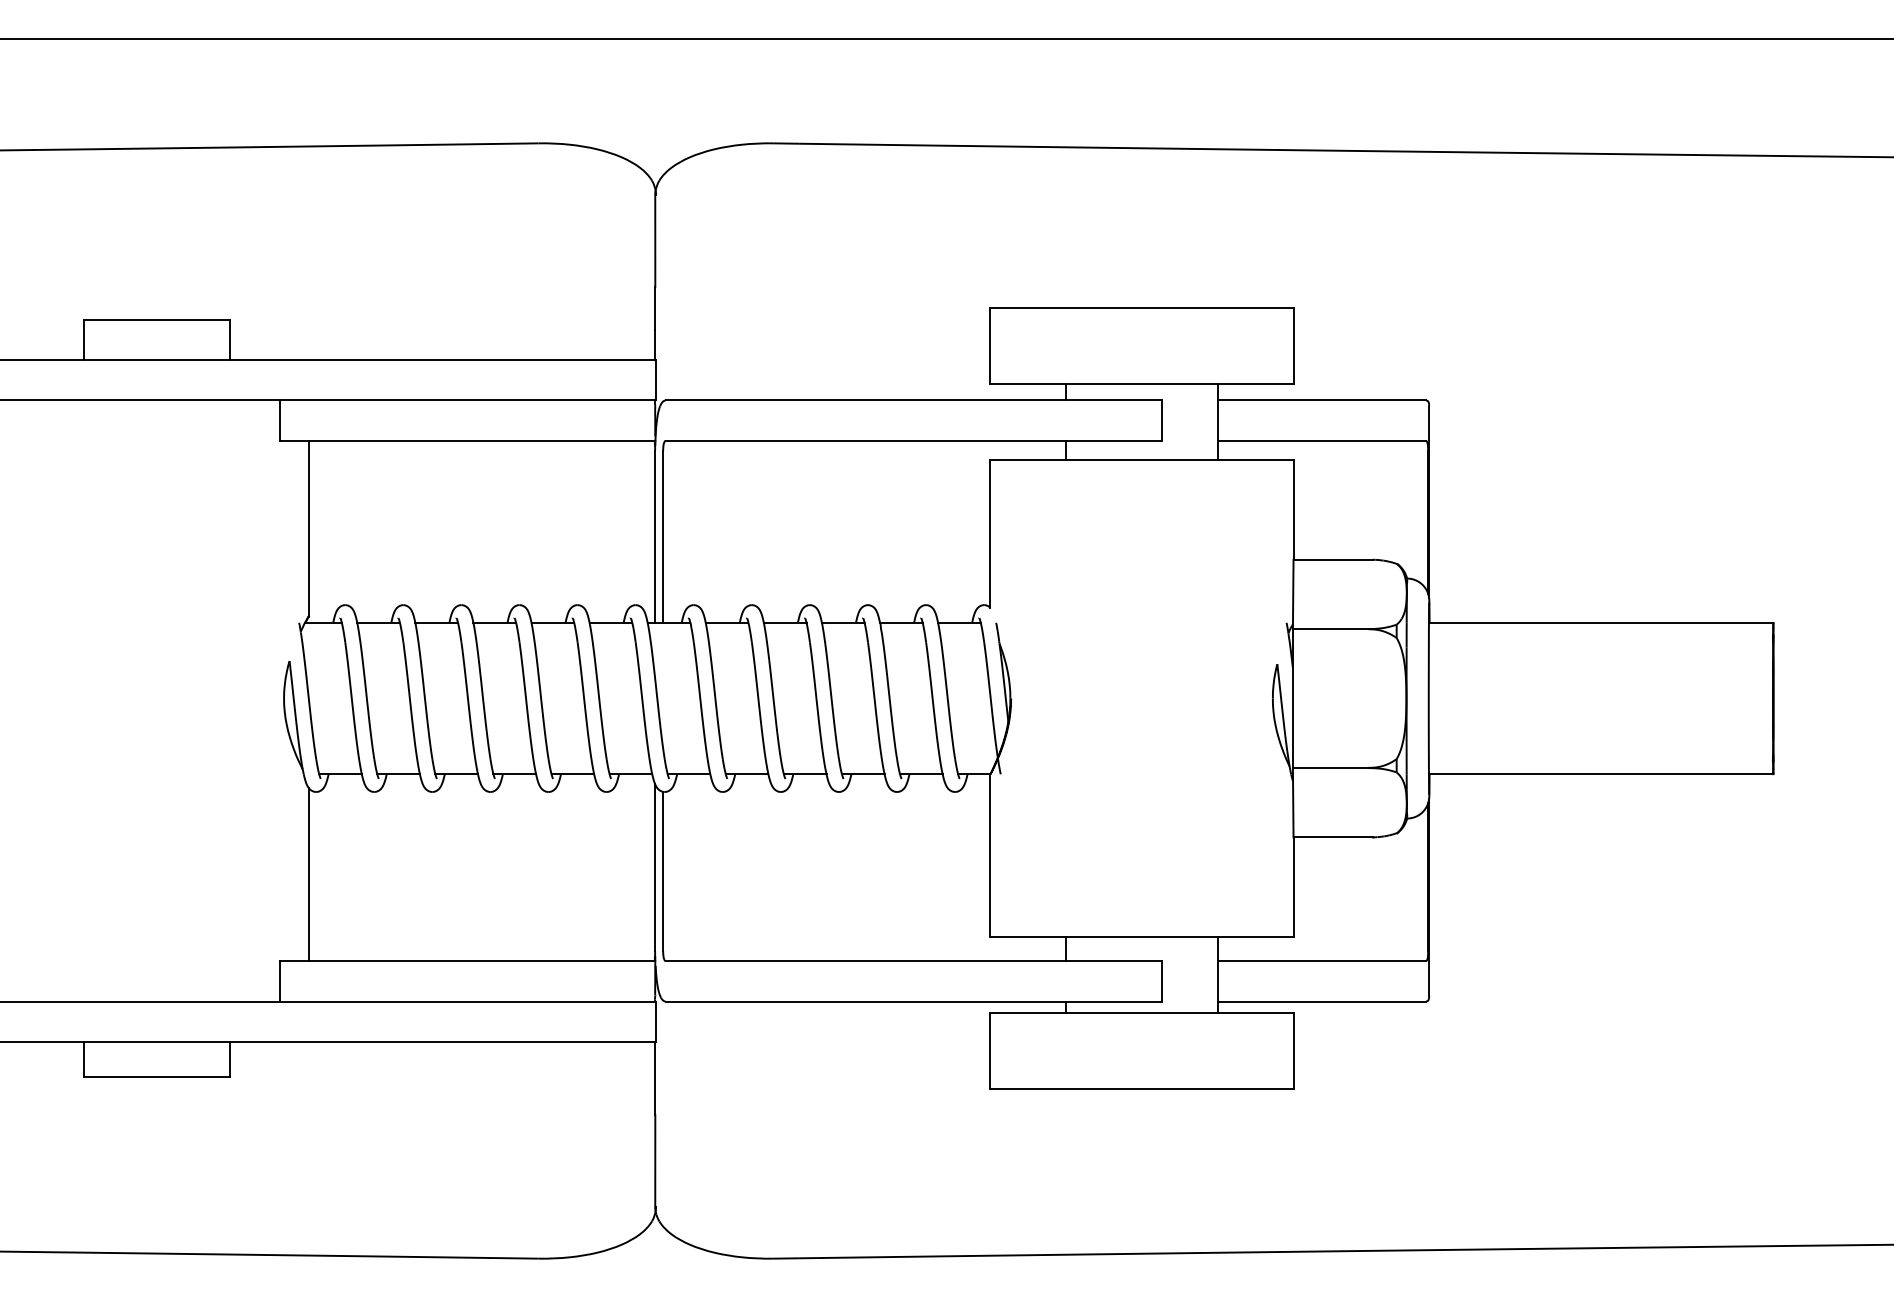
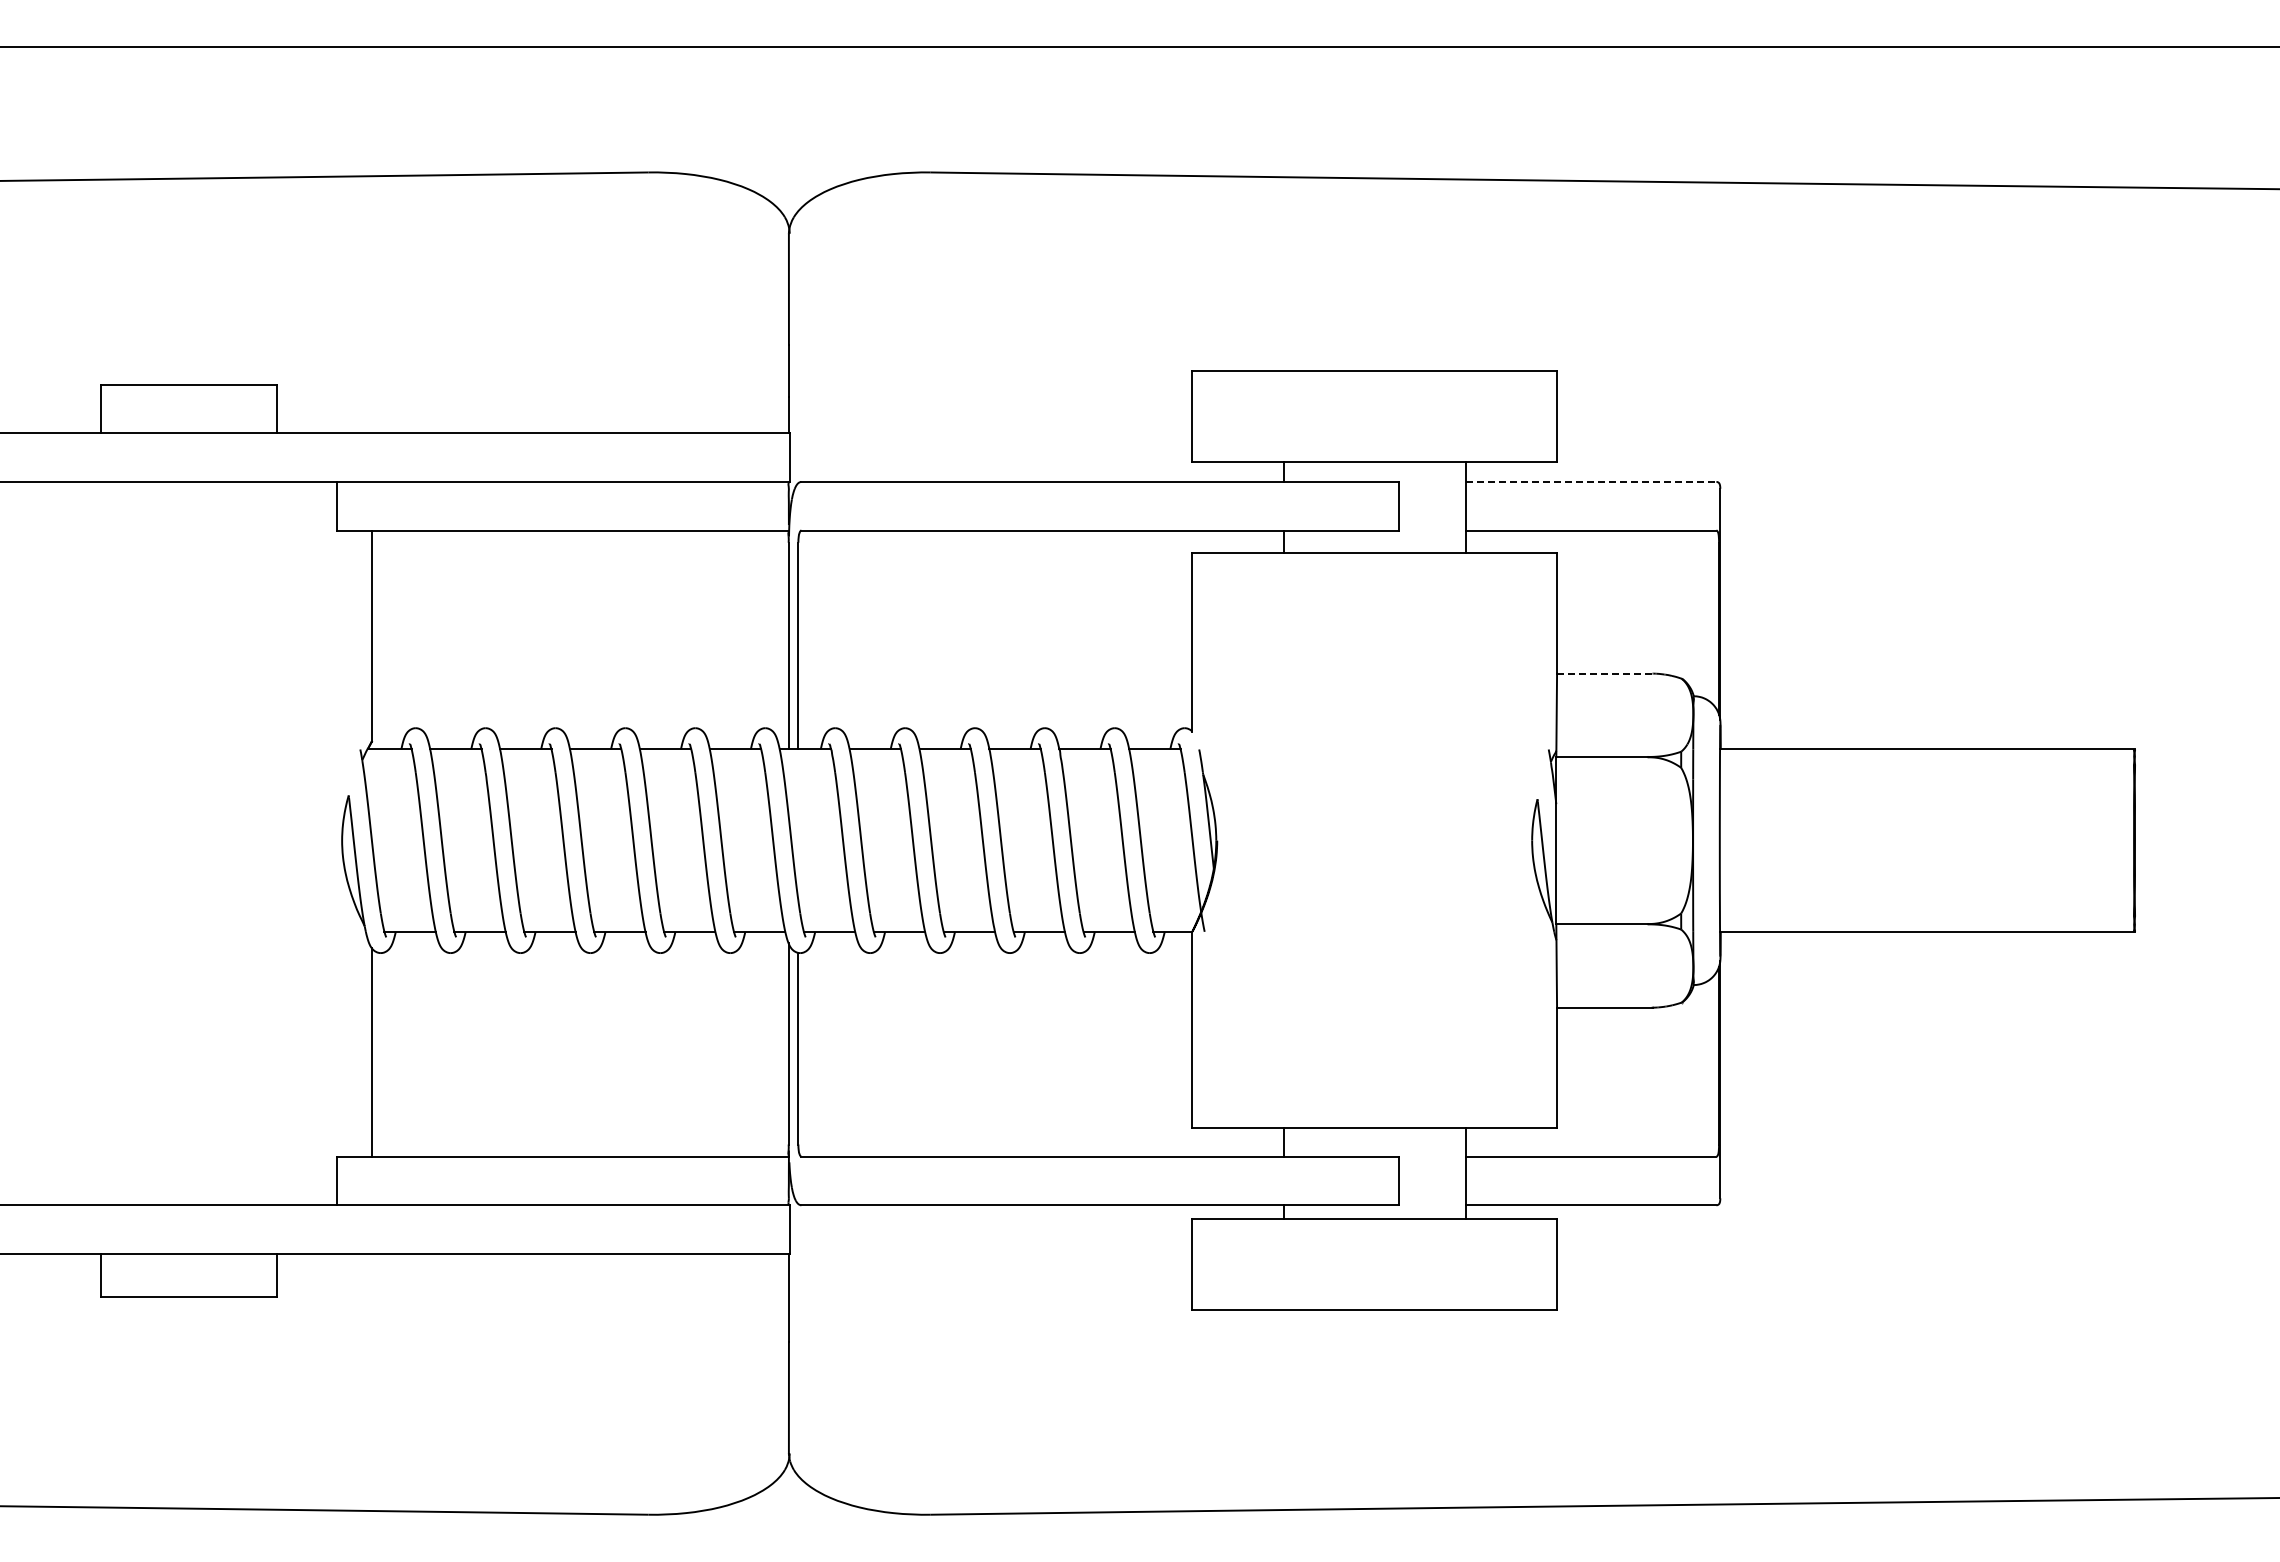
line: (1322, 400) -> (1591, 481), solid -> dashed
line: (1332, 559) -> (1604, 673), solid -> dashed

